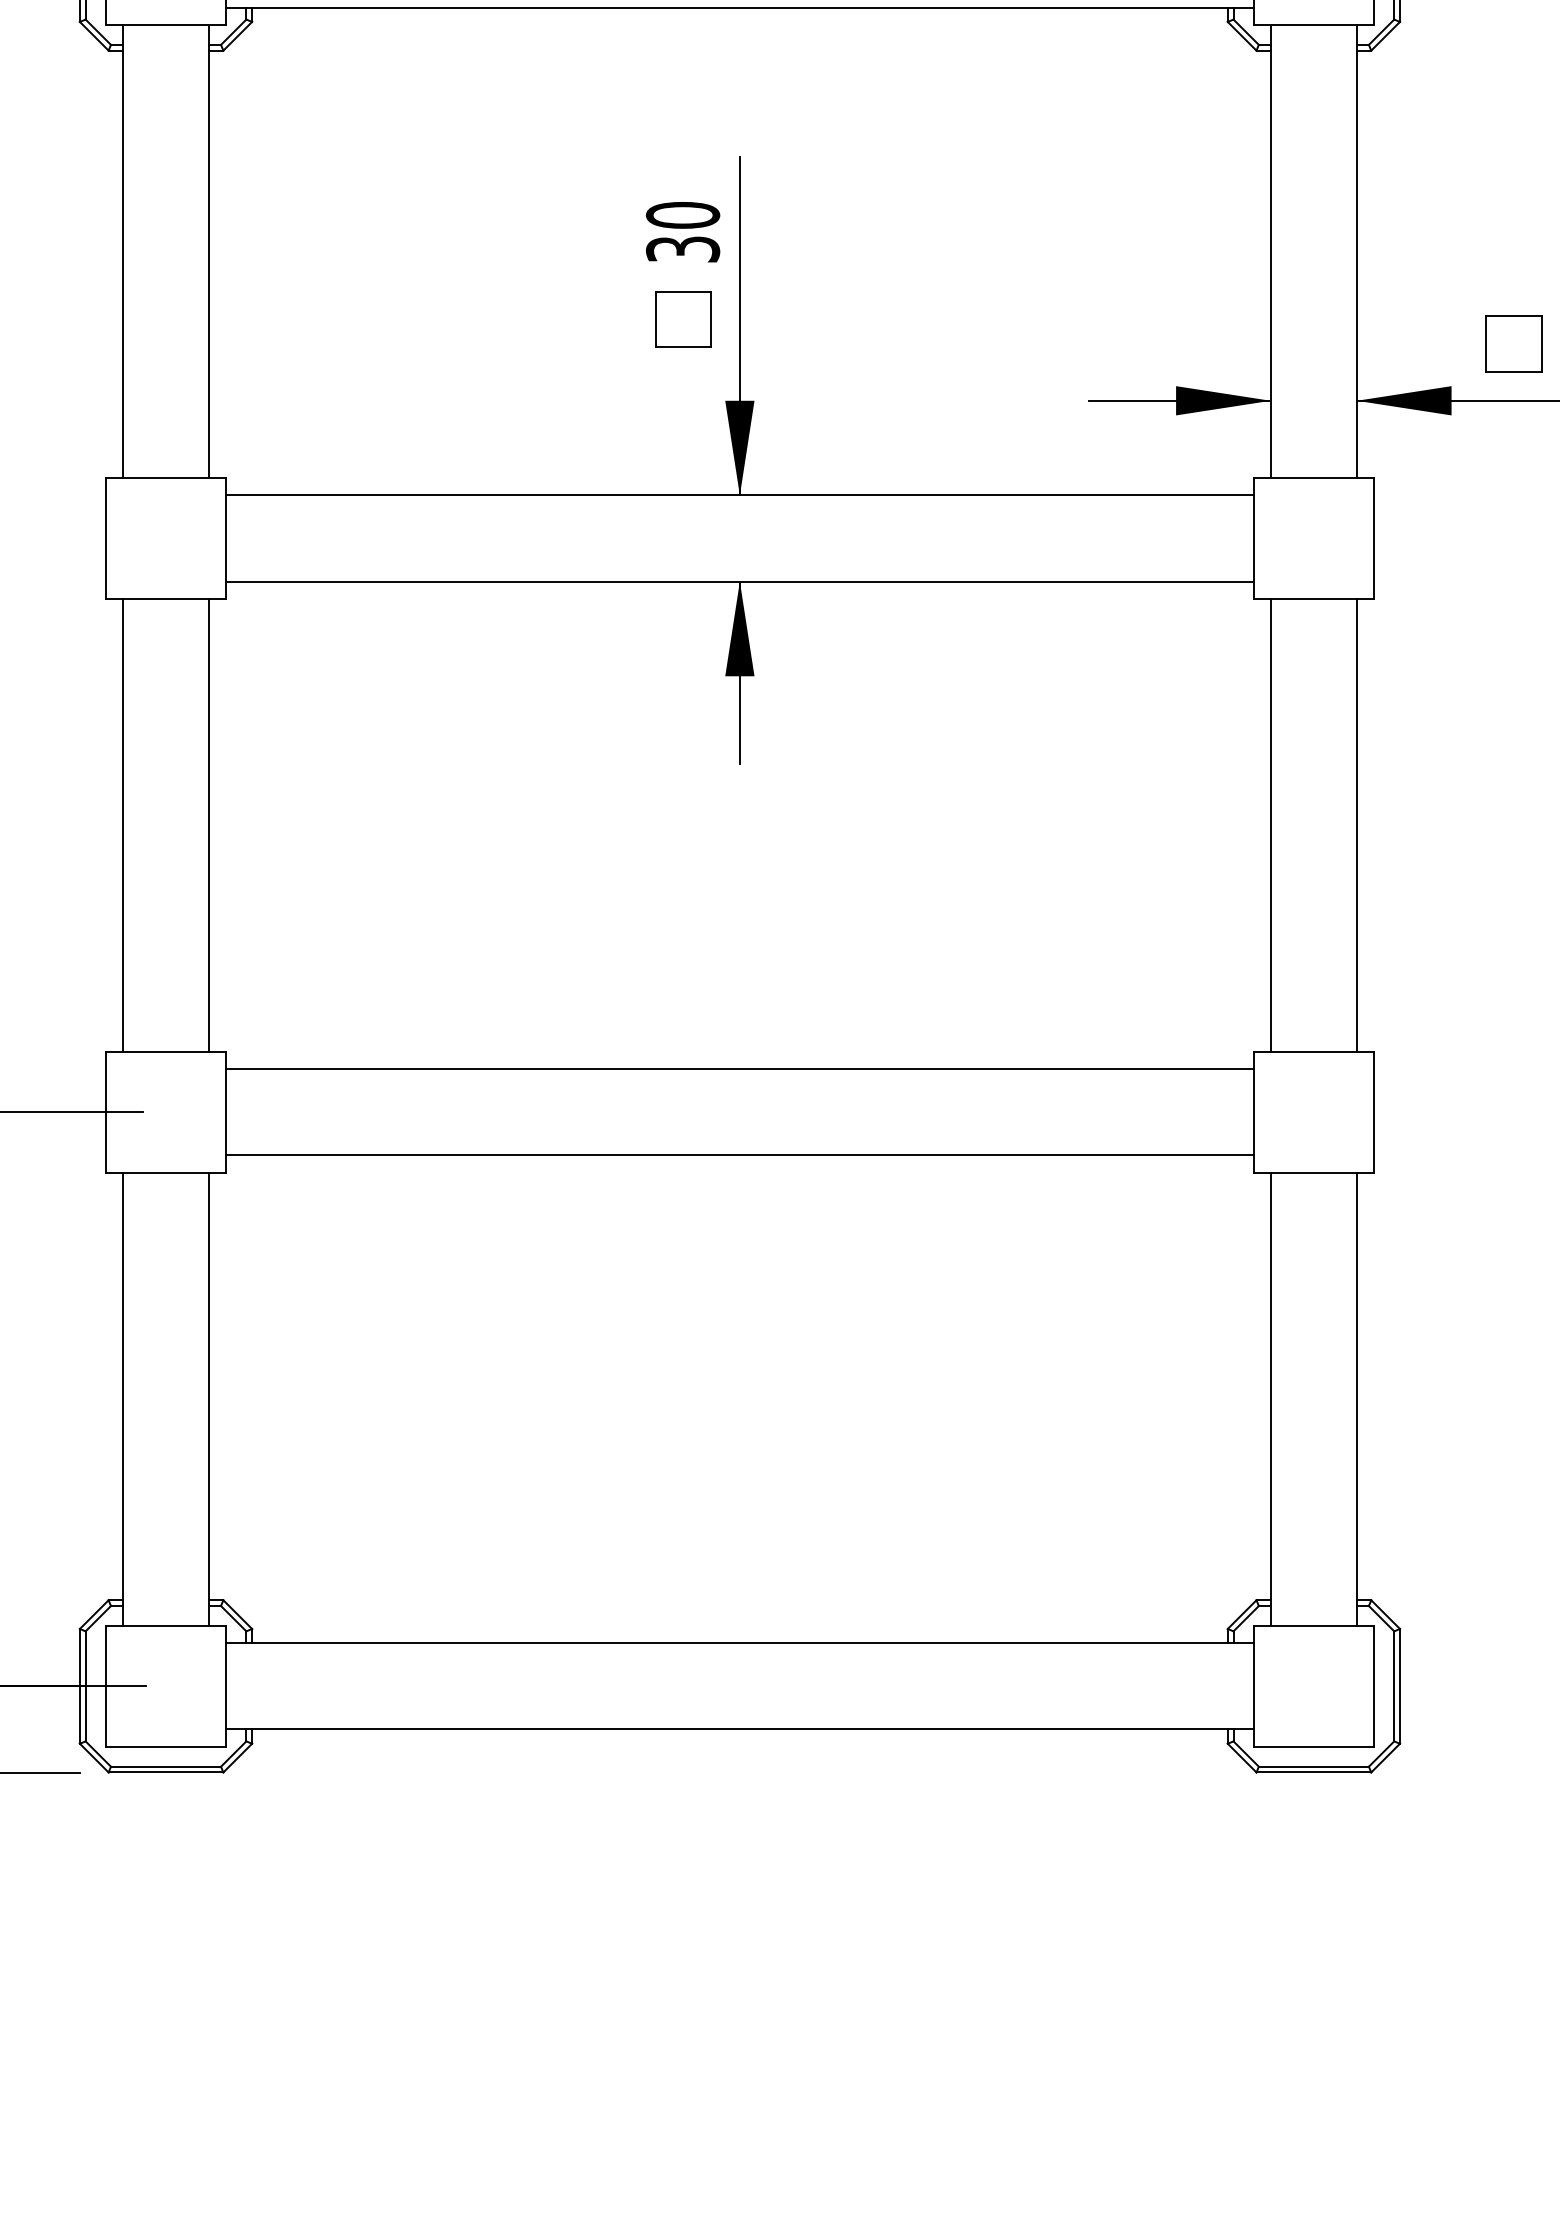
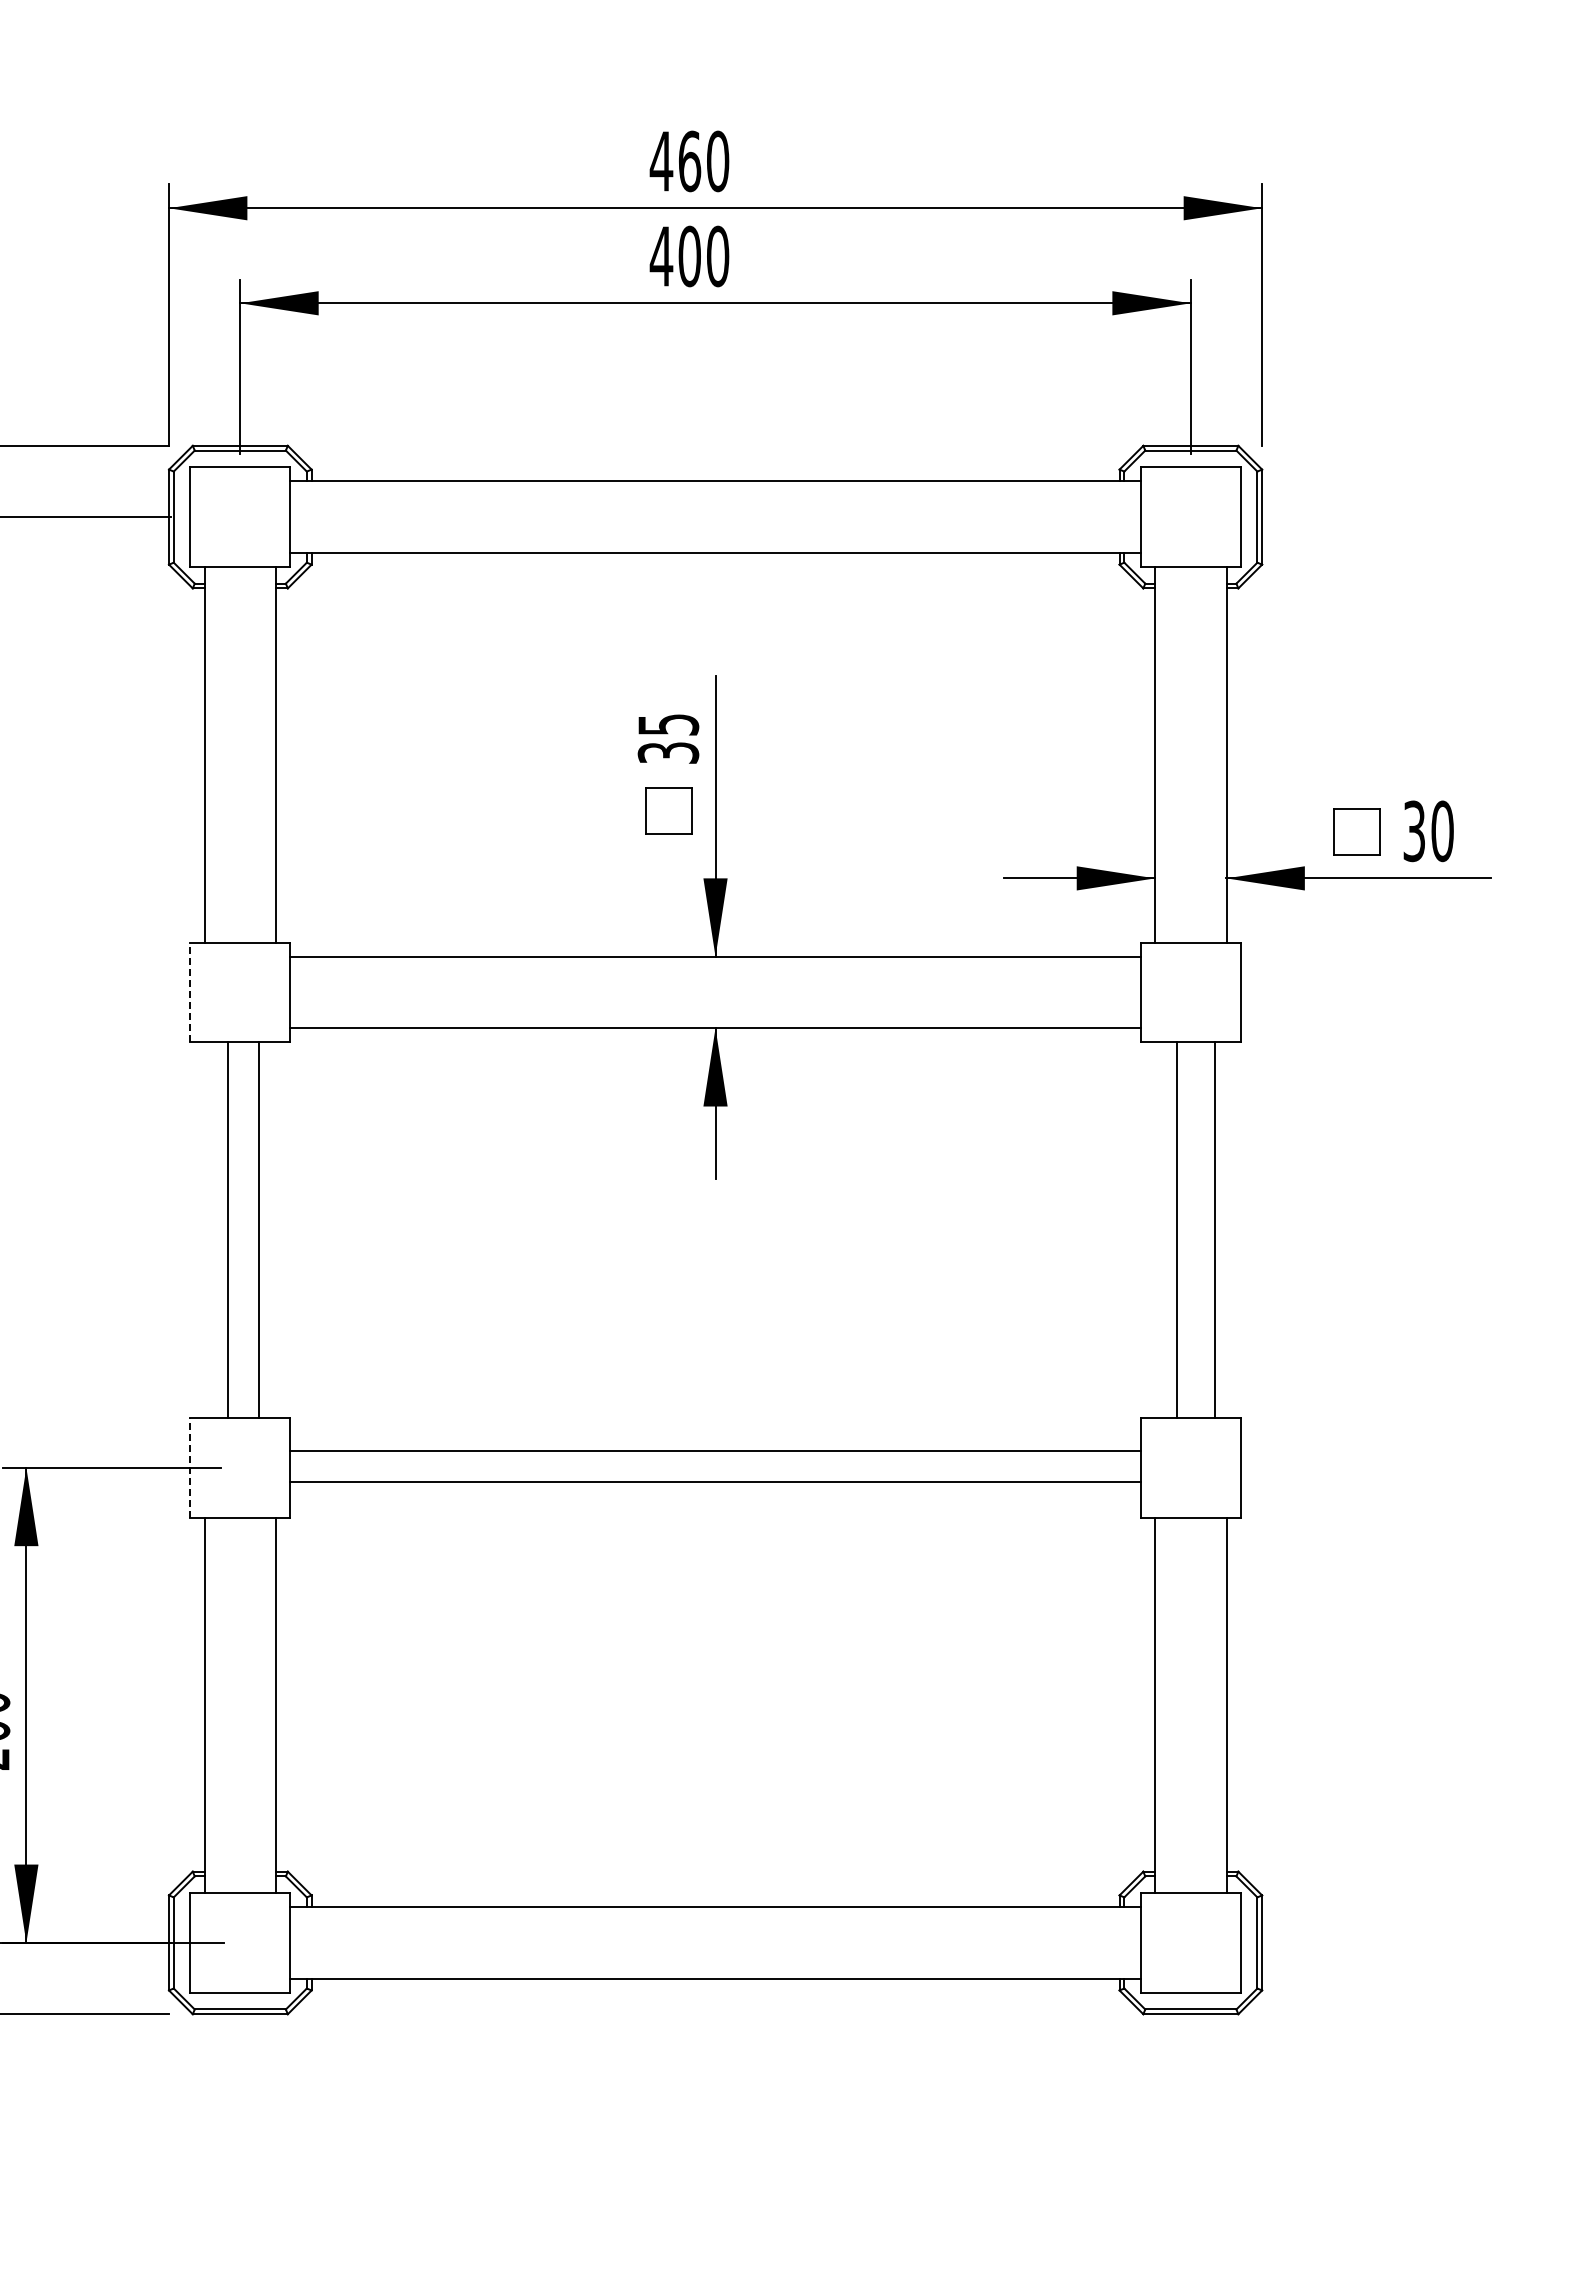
text: (683, 214) -> (668, 724), 30 -> 35
line: (105, 538) -> (190, 992), solid -> dashed
line: (122, 824) -> (258, 1229), moved
line: (208, 824) -> (227, 1229), moved
line: (1271, 824) -> (1215, 1229), moved
line: (1356, 824) -> (1176, 1229), moved
line: (739, 1069) -> (715, 1482), moved
line: (105, 1112) -> (190, 1467), solid -> dashed
line: (739, 1155) -> (715, 1451), moved

